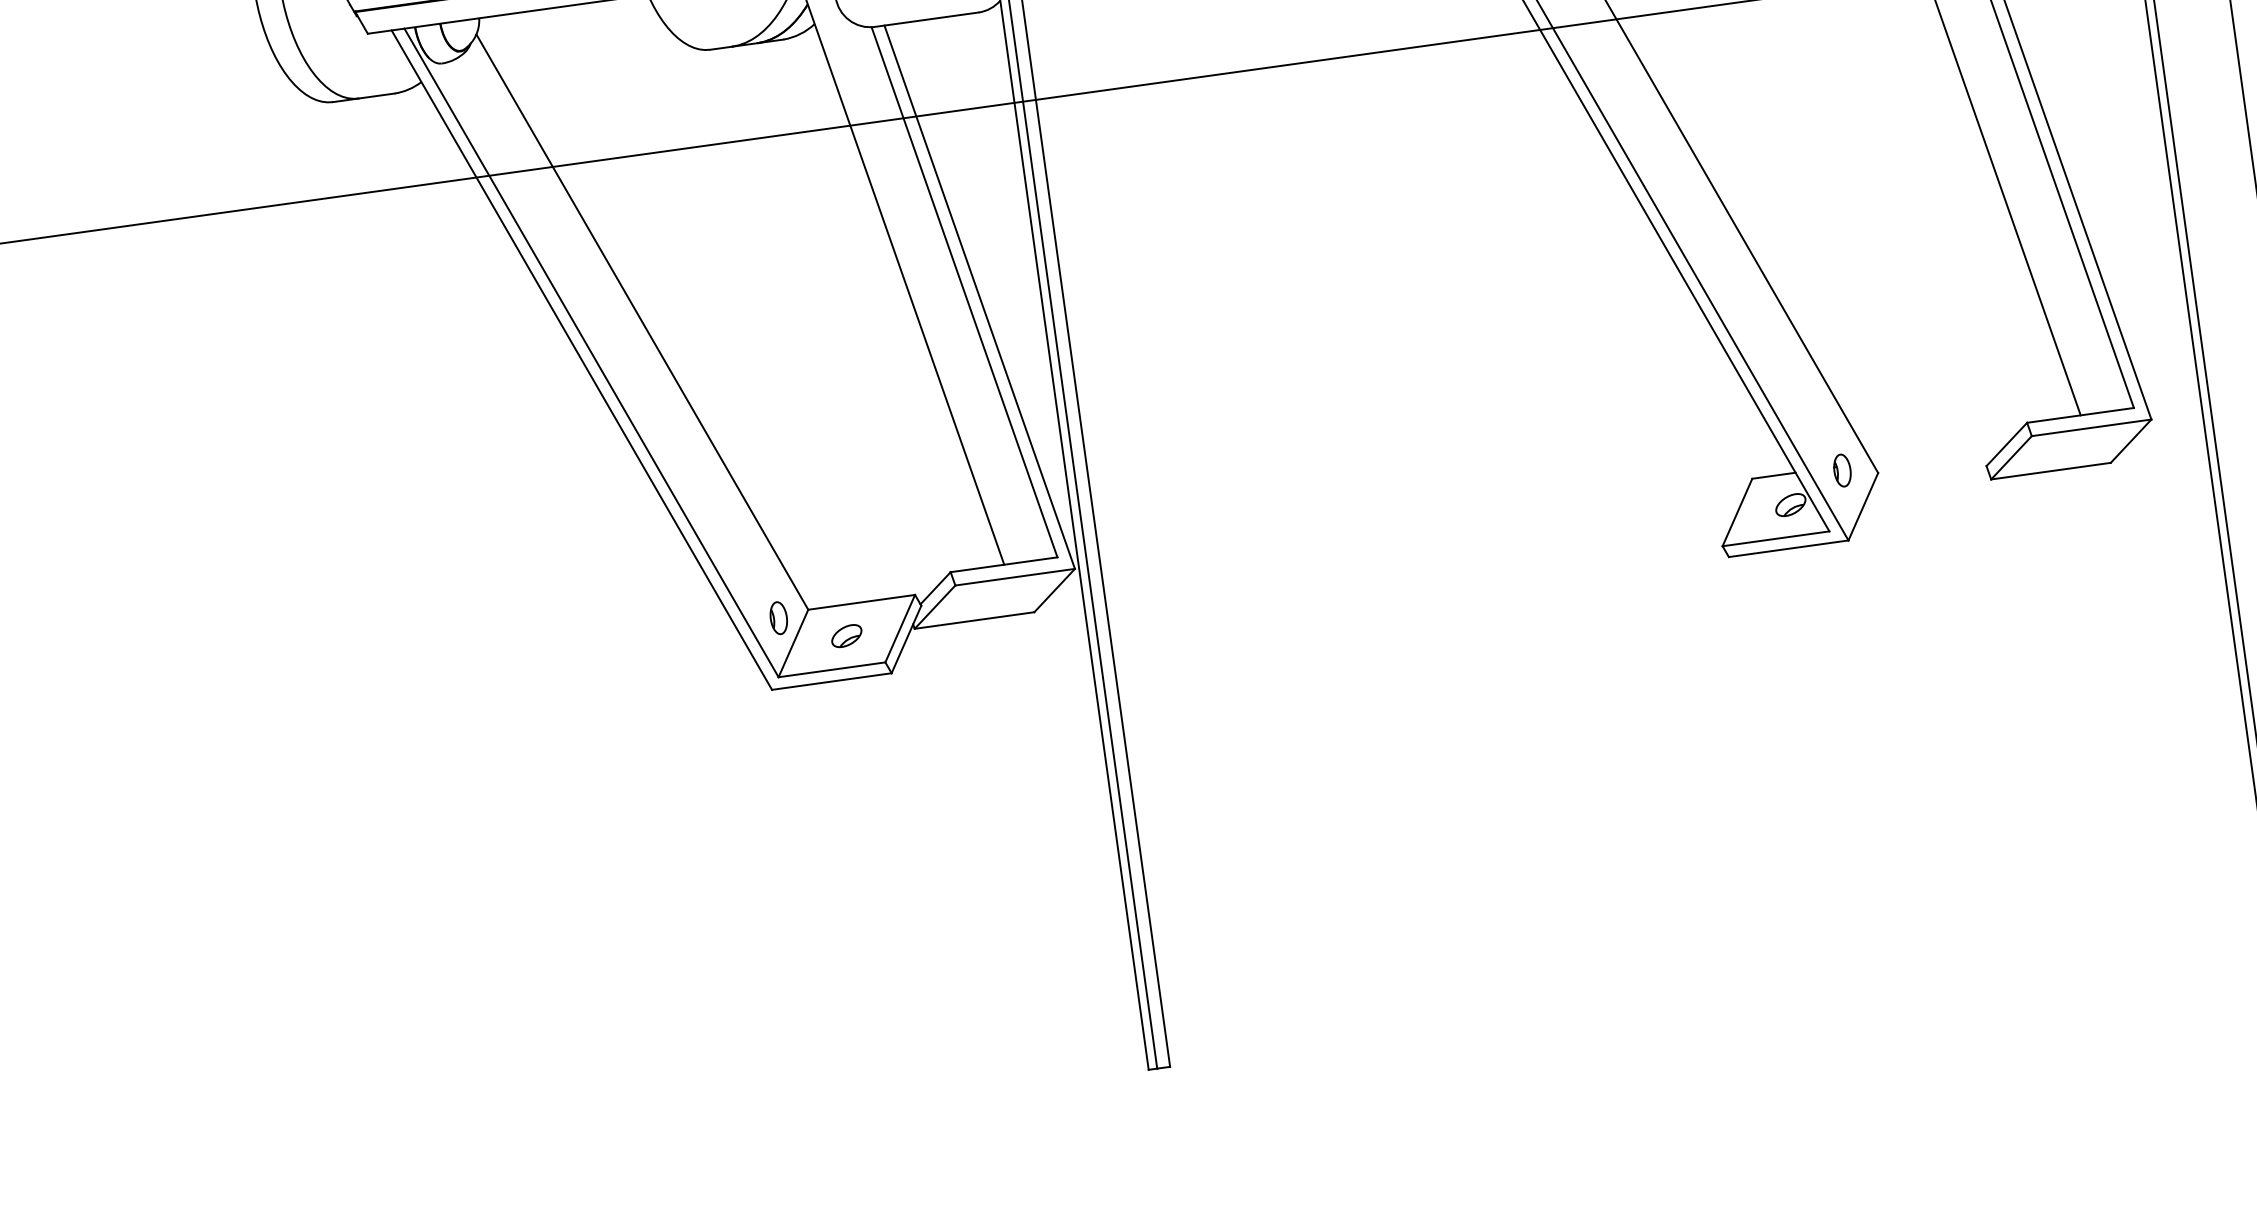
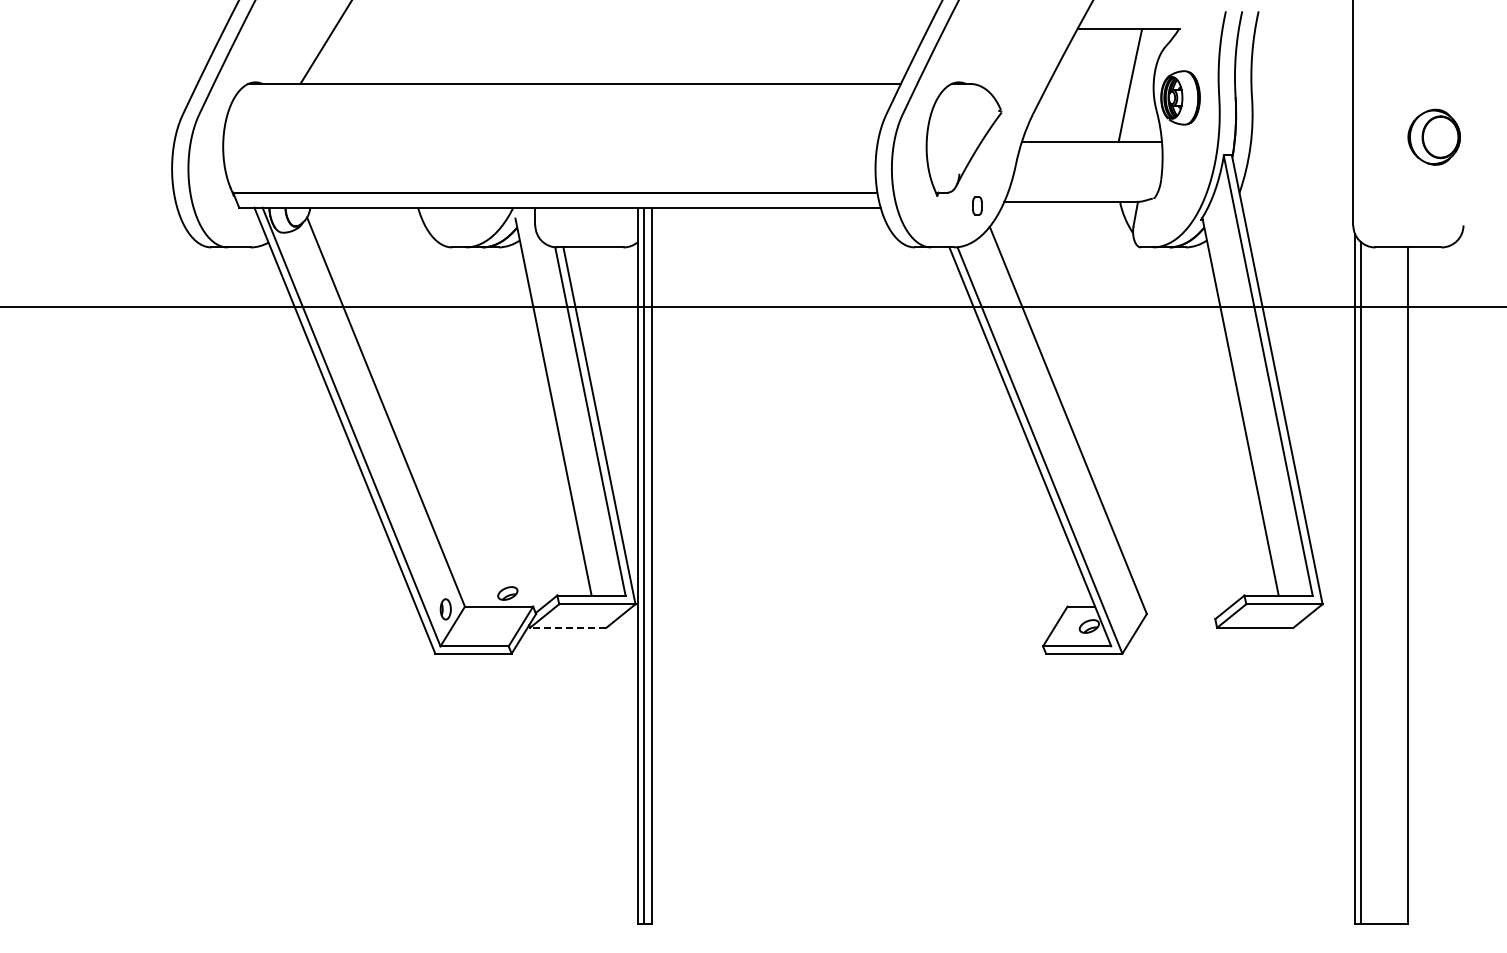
part: (1842, 470) -> (1124, 609), removed
line: (973, 620) -> (567, 627), solid -> dashed
part: (846, 636) -> (507, 593), moved

